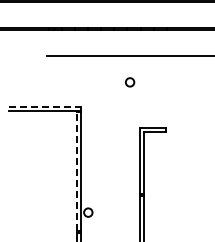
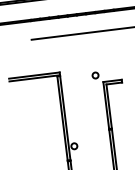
circle: (130, 82) -> (95, 75), moved
line: (44, 106) -> (34, 75), dashed -> solid
line: (76, 171) -> (62, 118), dashed -> solid

